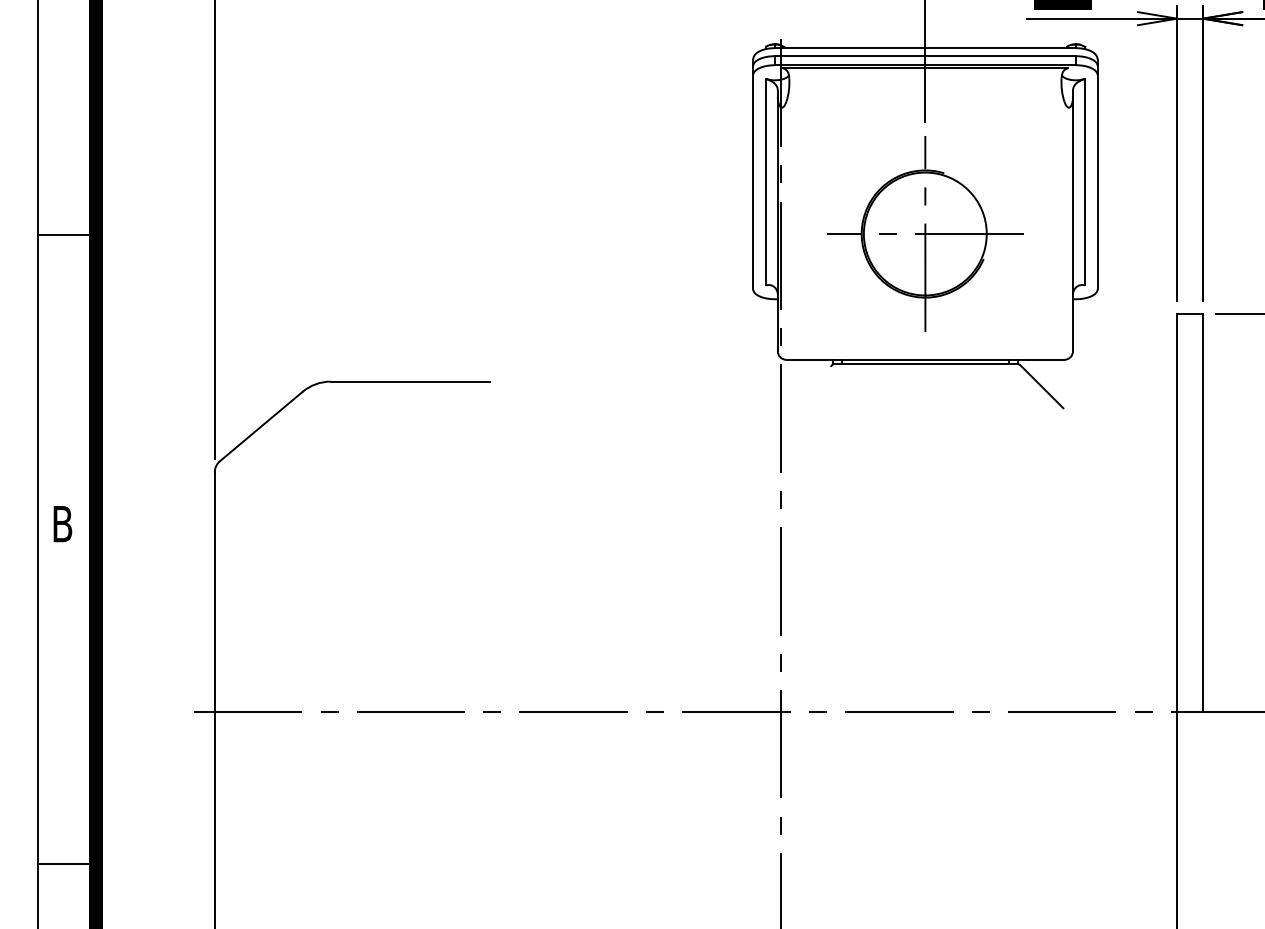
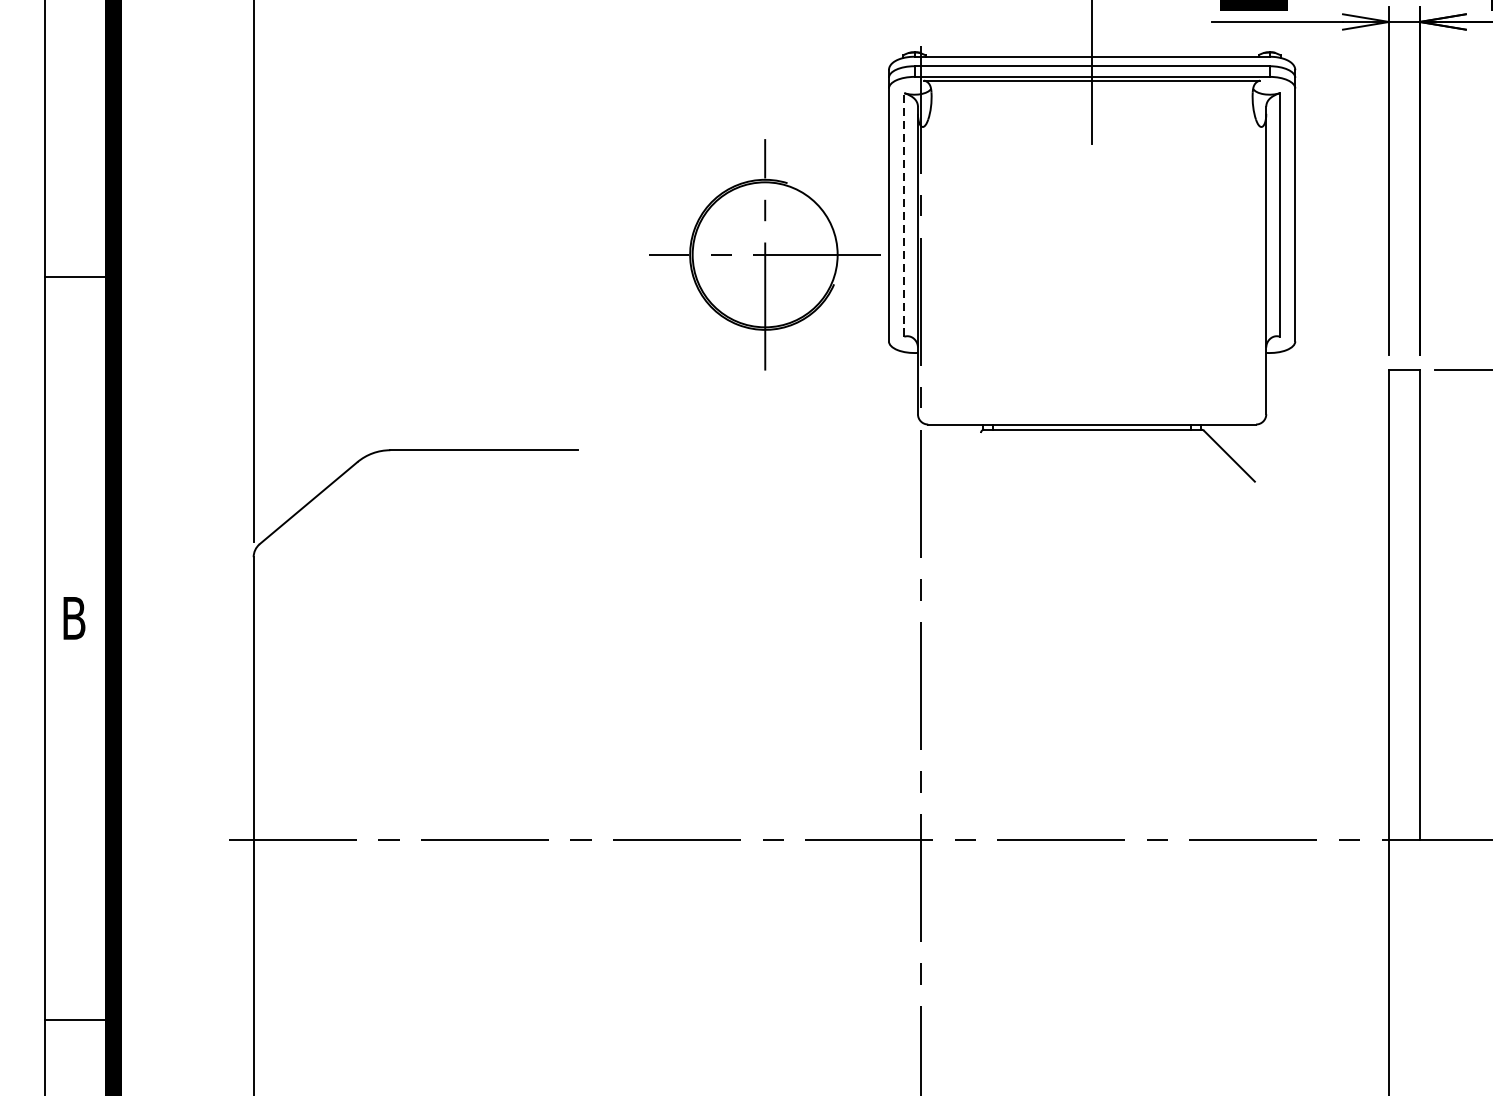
line: (766, 181) -> (904, 214), solid -> dashed
part: (925, 234) -> (765, 255), moved

